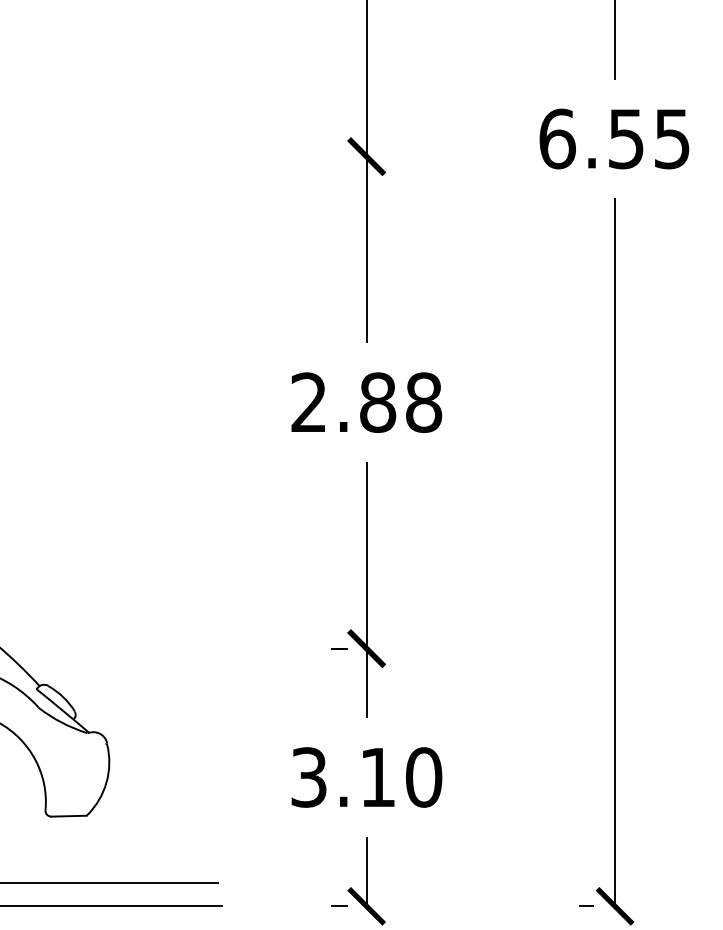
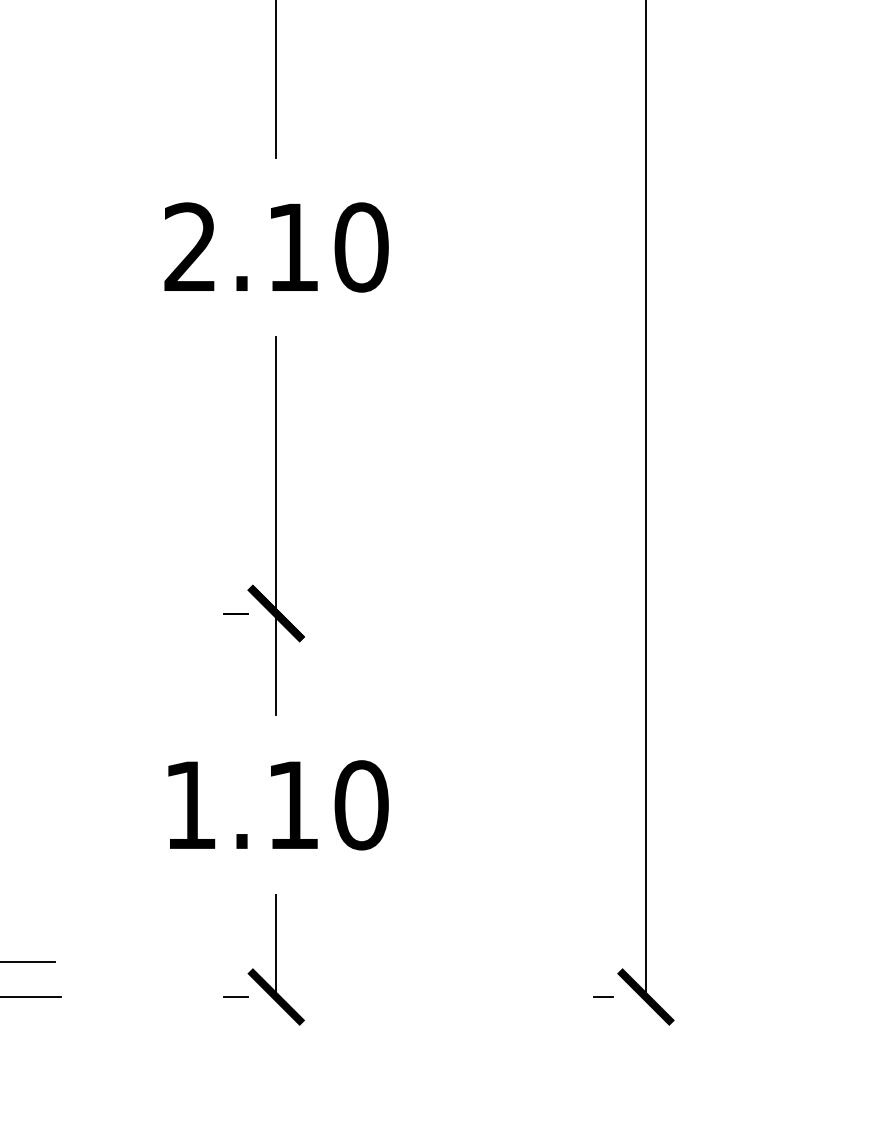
text: (401, 402) -> (328, 247), 2.88 -> 2.10
text: (308, 777) -> (189, 805), 3.10 -> 1.10

